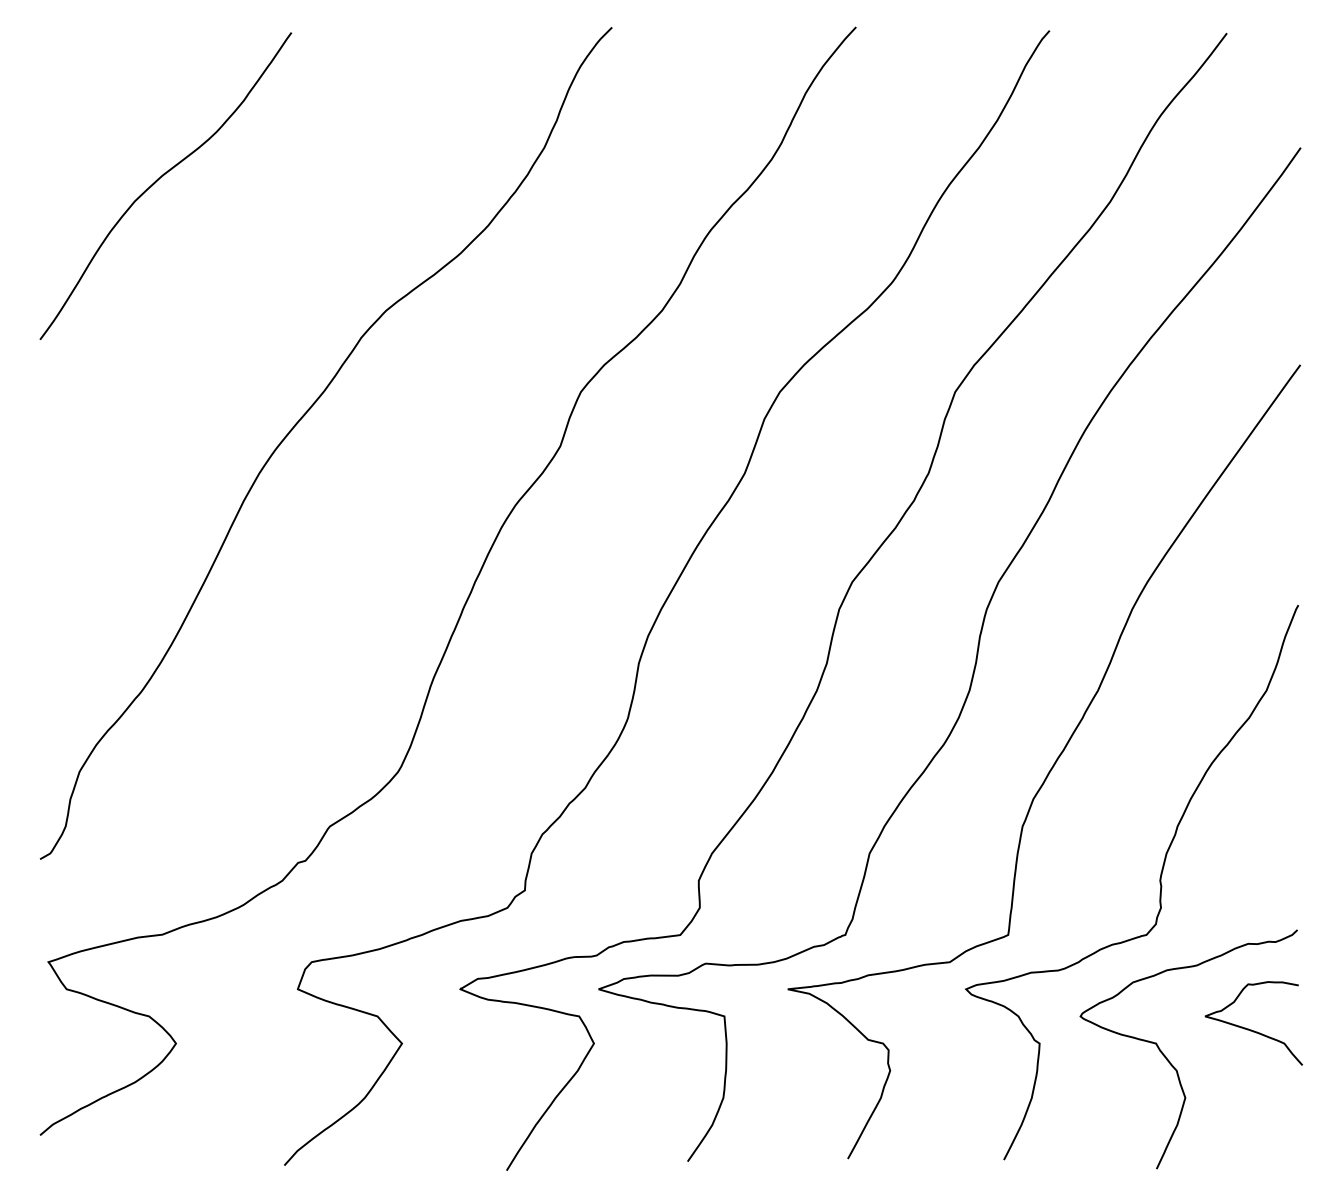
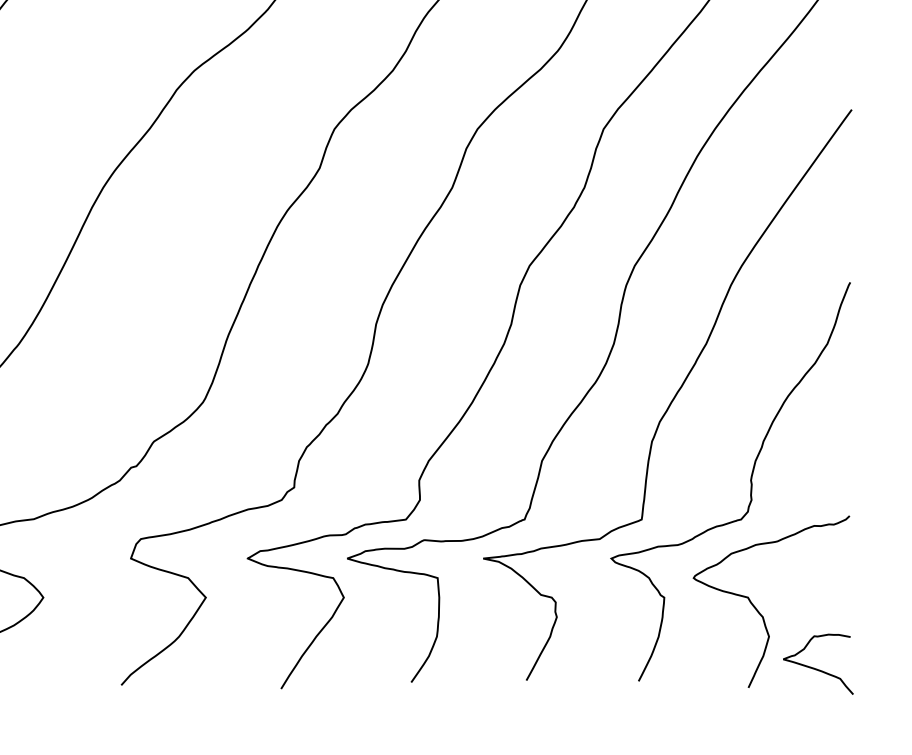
curve: (1251, 1029) -> (816, 668), moved

